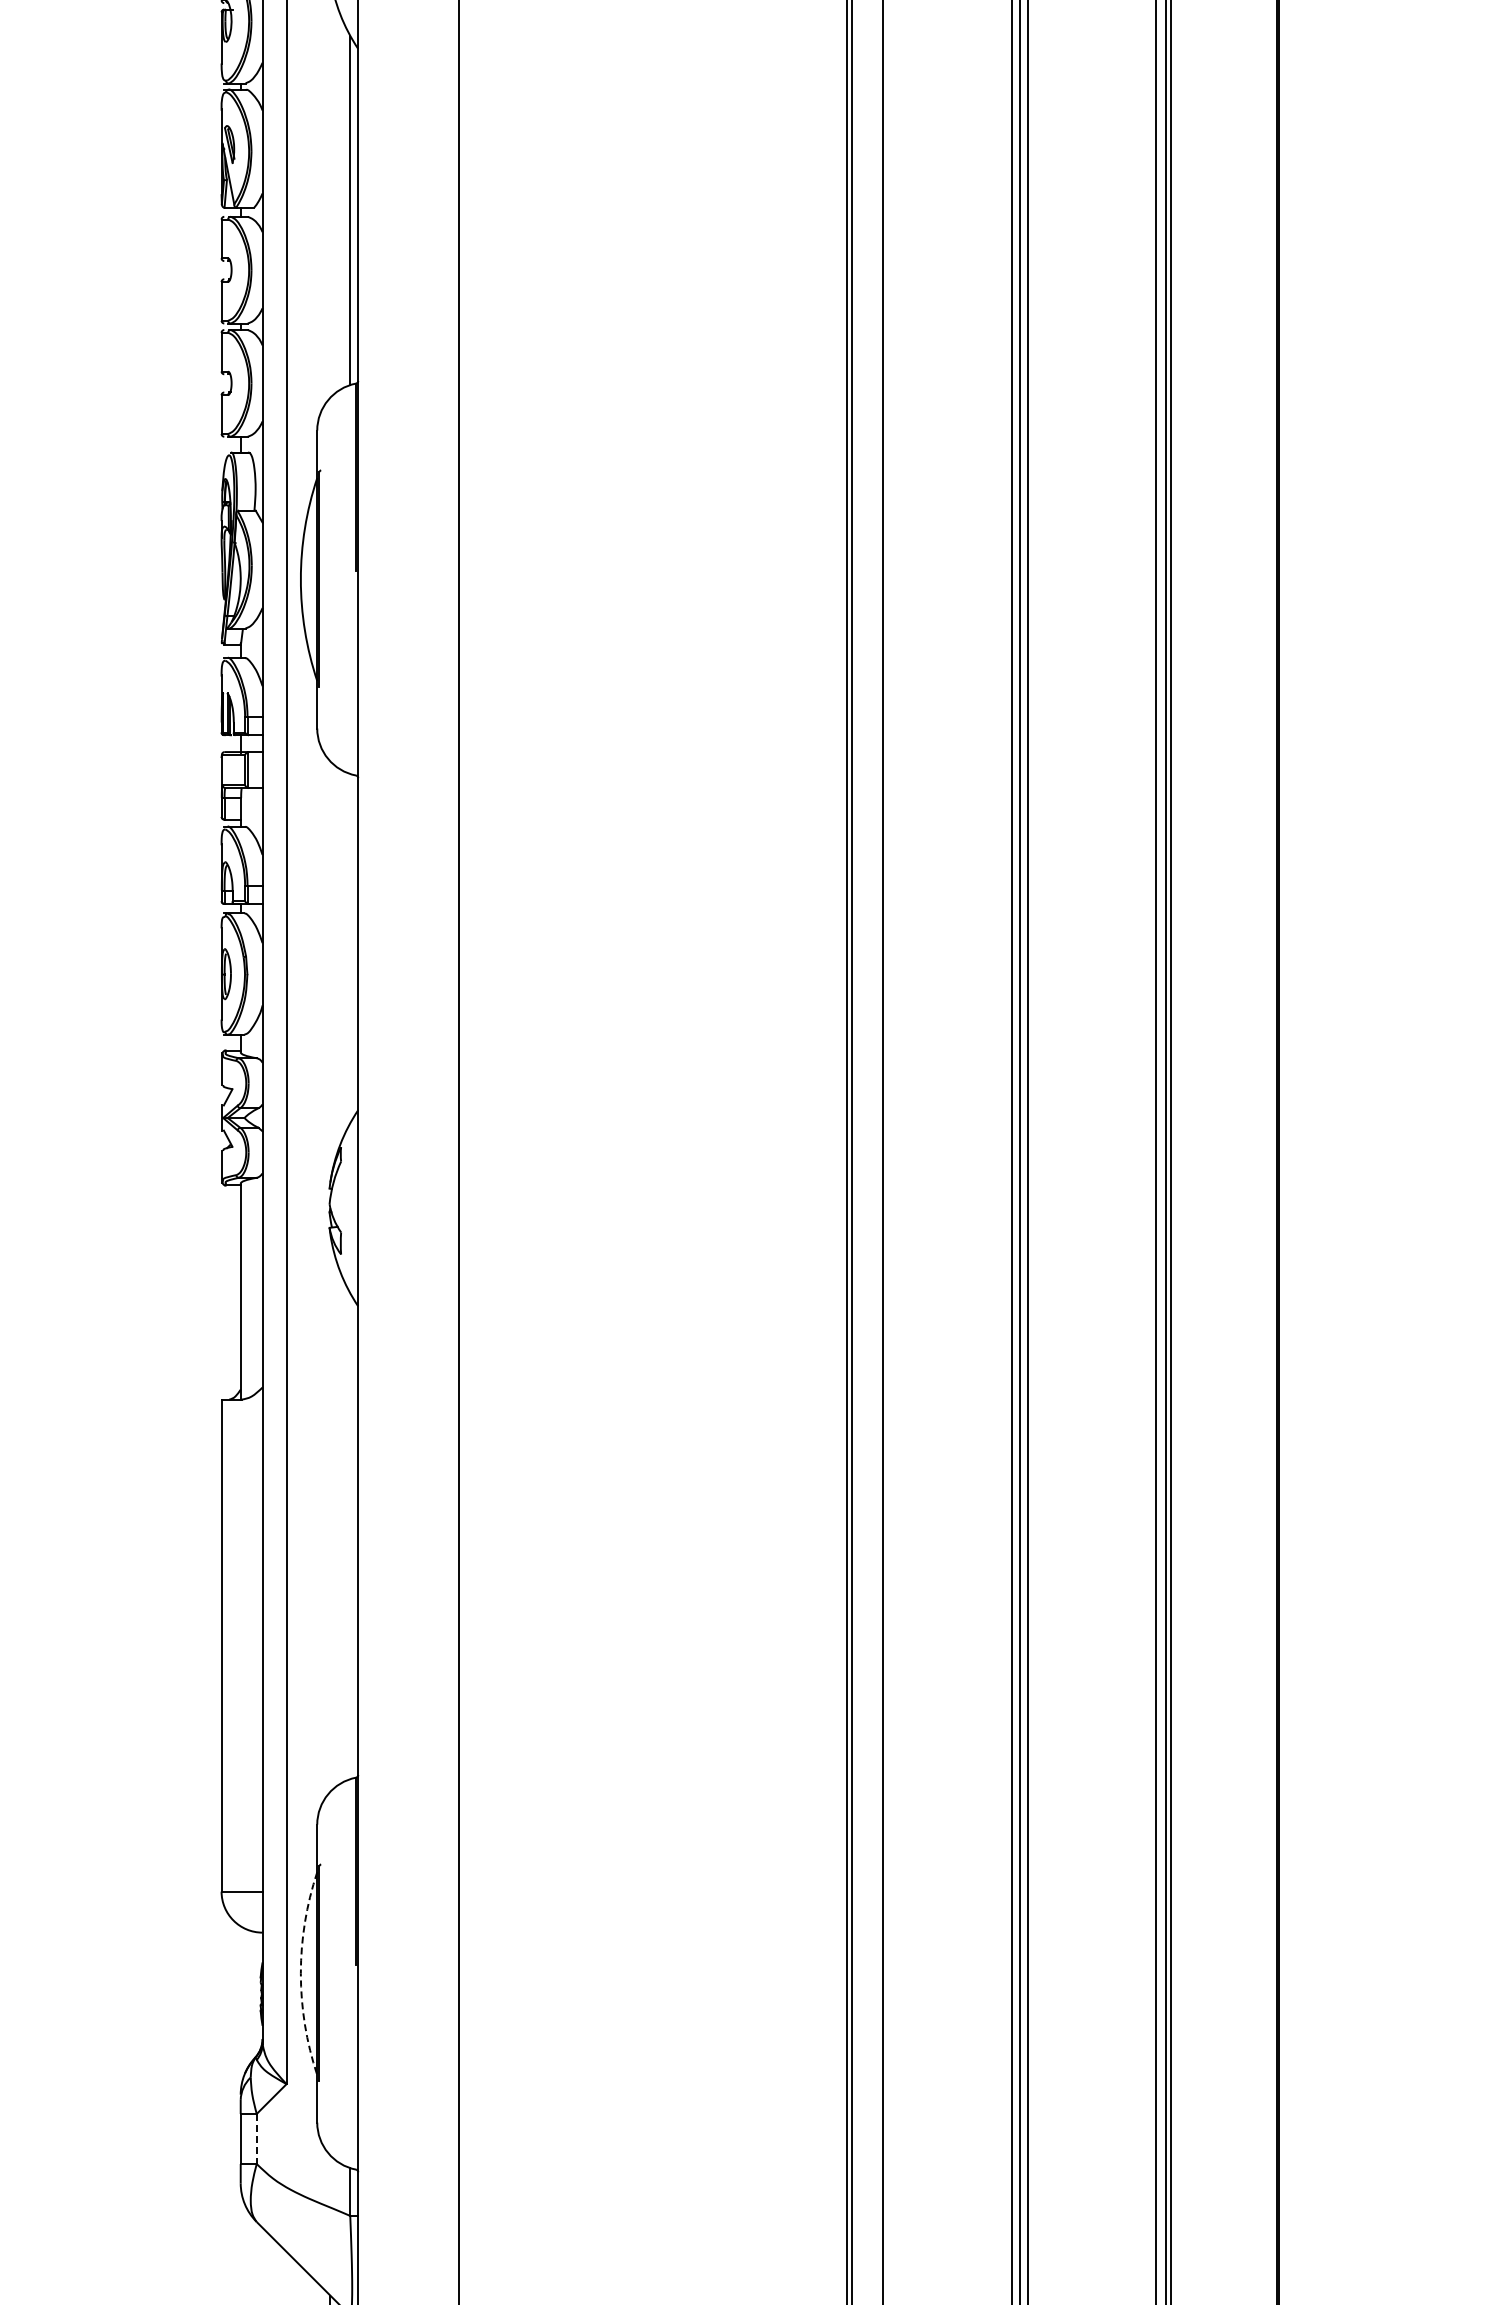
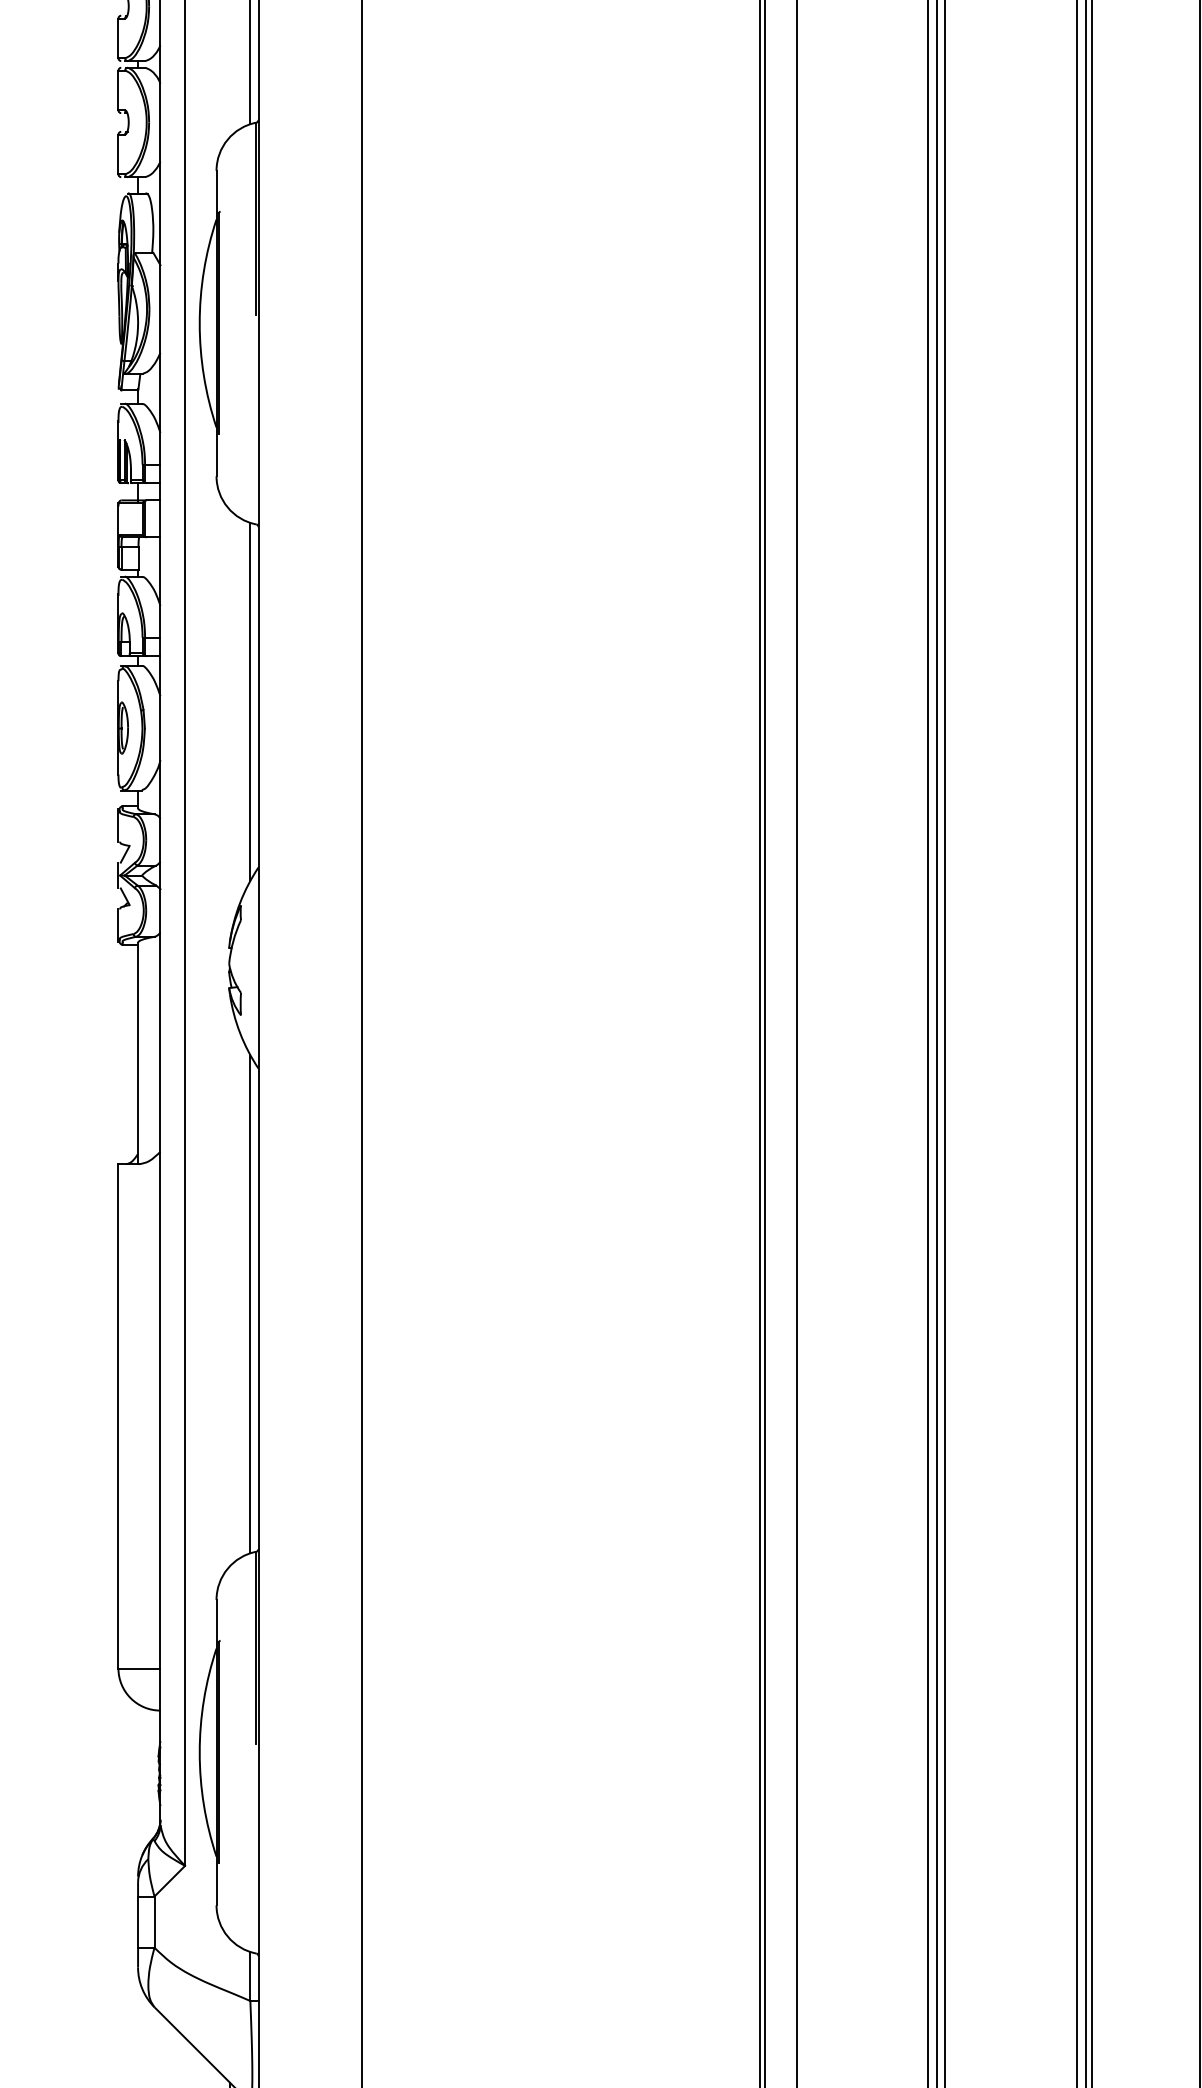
line: (350, 948) -> (250, 701), added
line: (350, 1536) -> (250, 1304), added
arc: (300, 1973) -> (199, 1752), dashed -> solid
line: (256, 2139) -> (154, 1922), dashed -> solid

